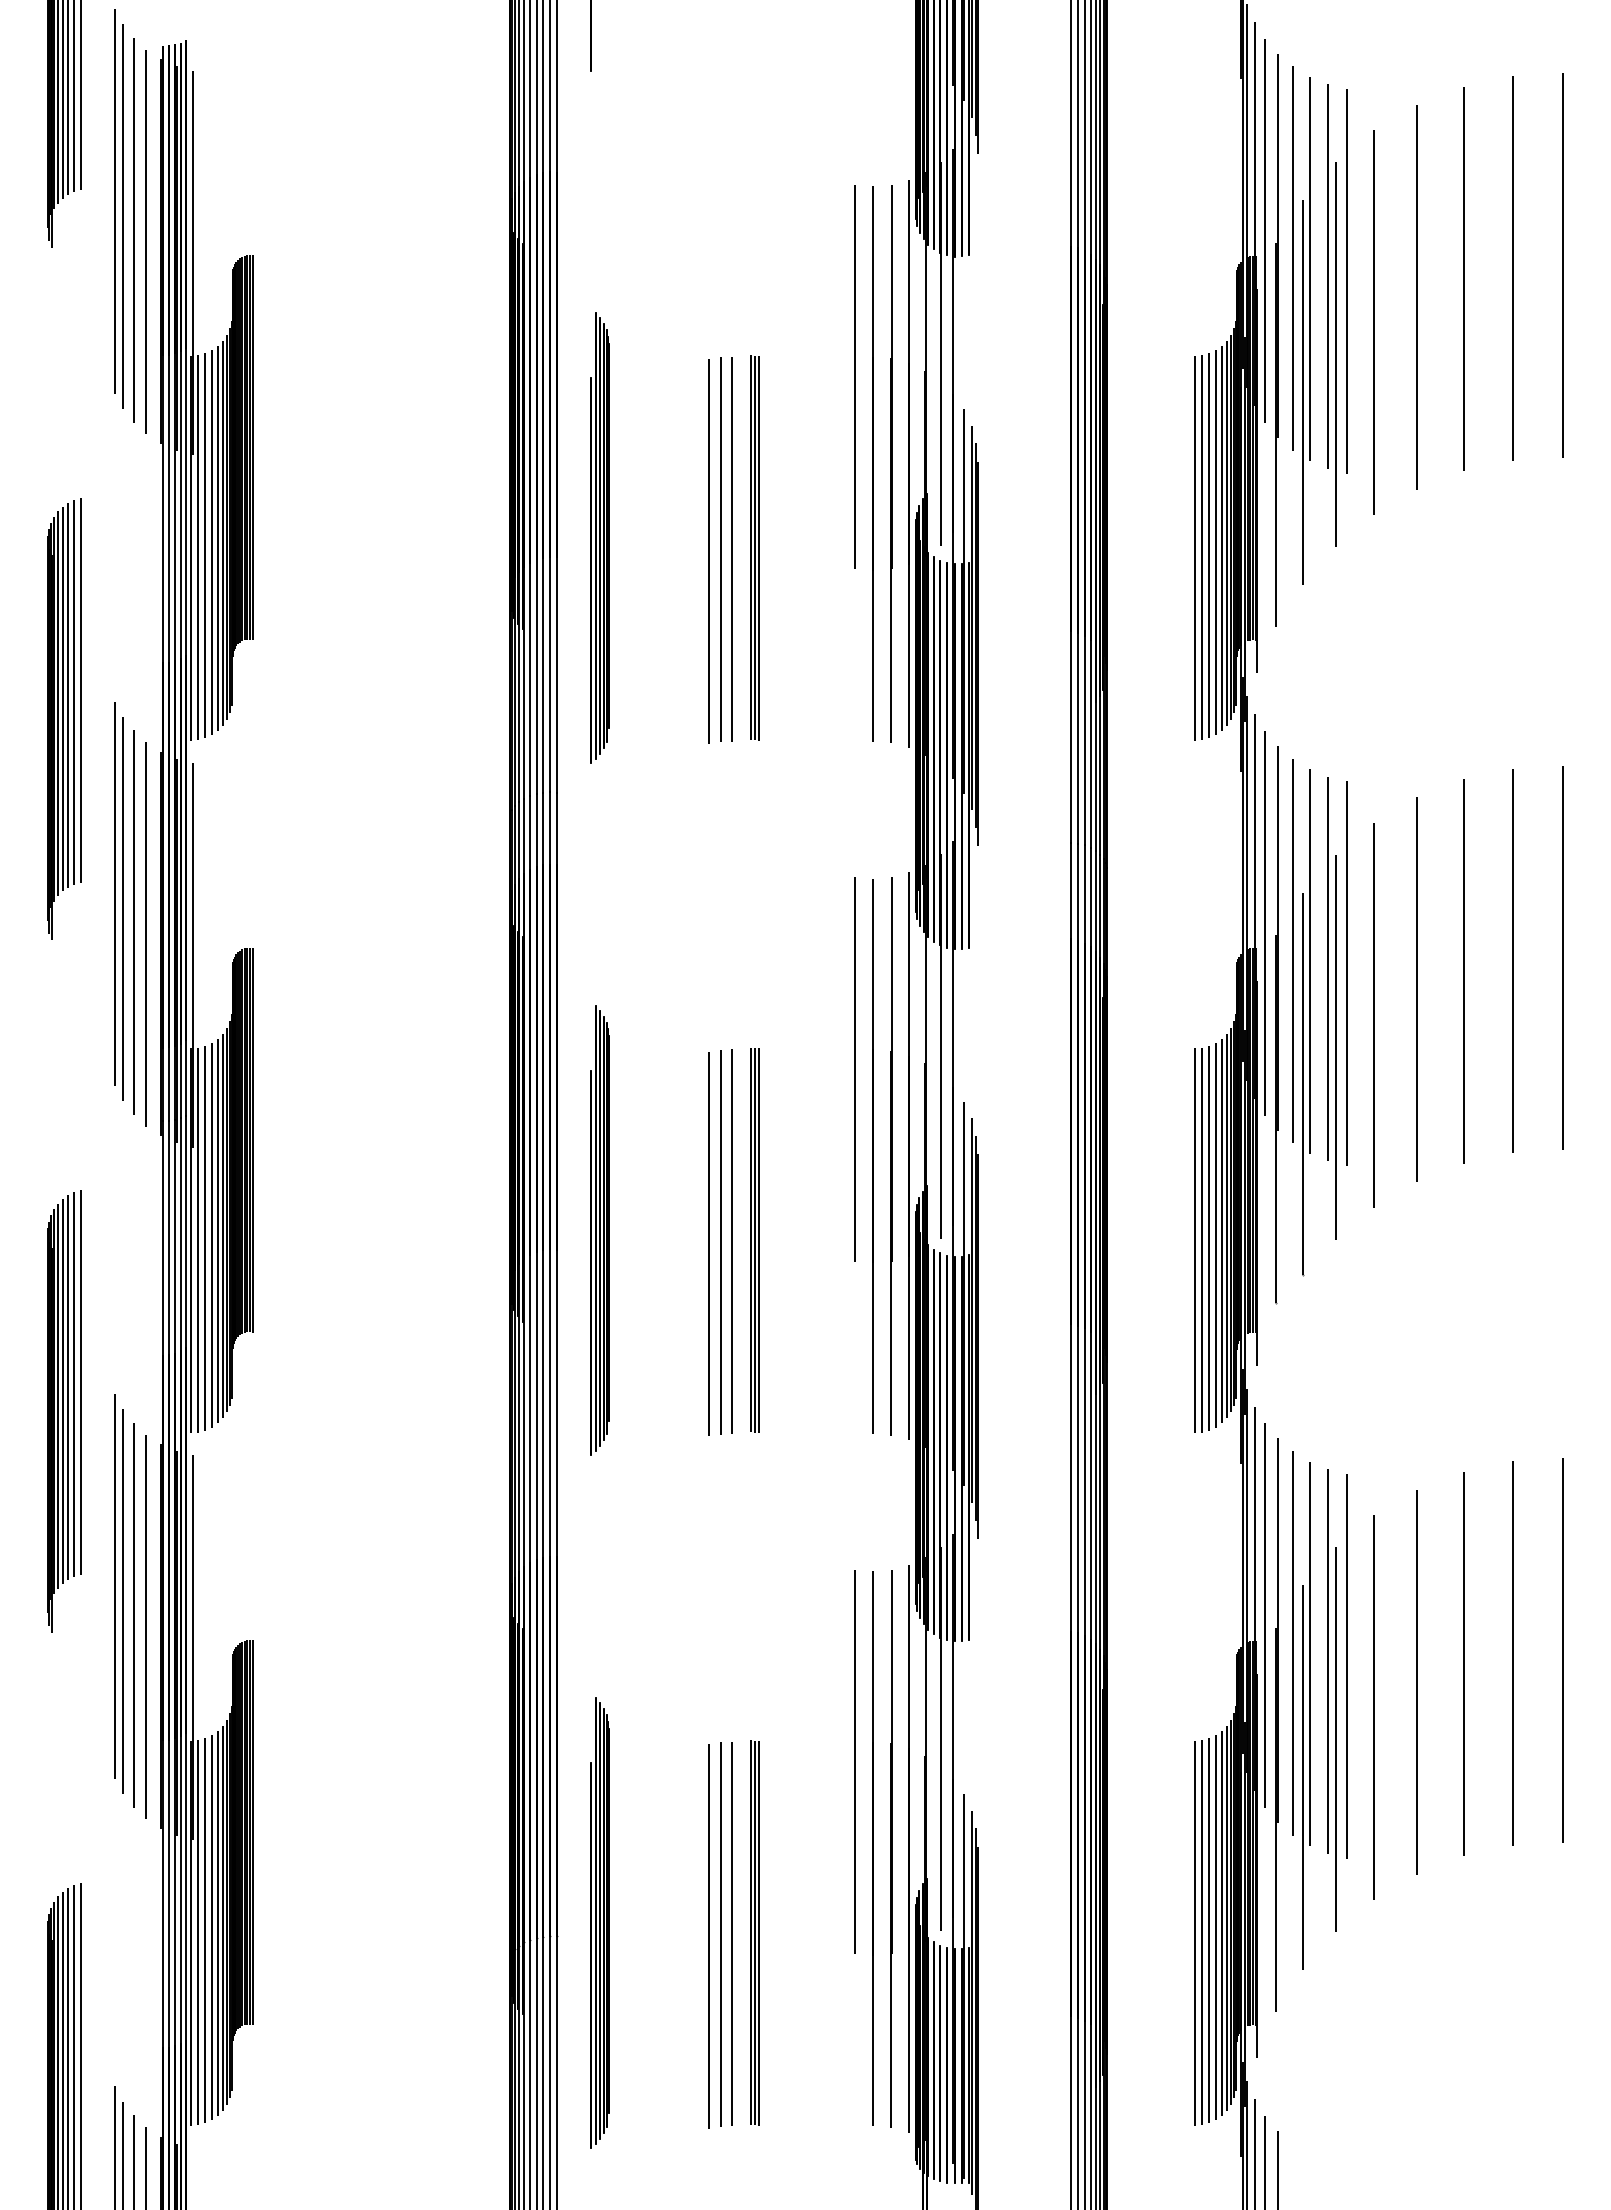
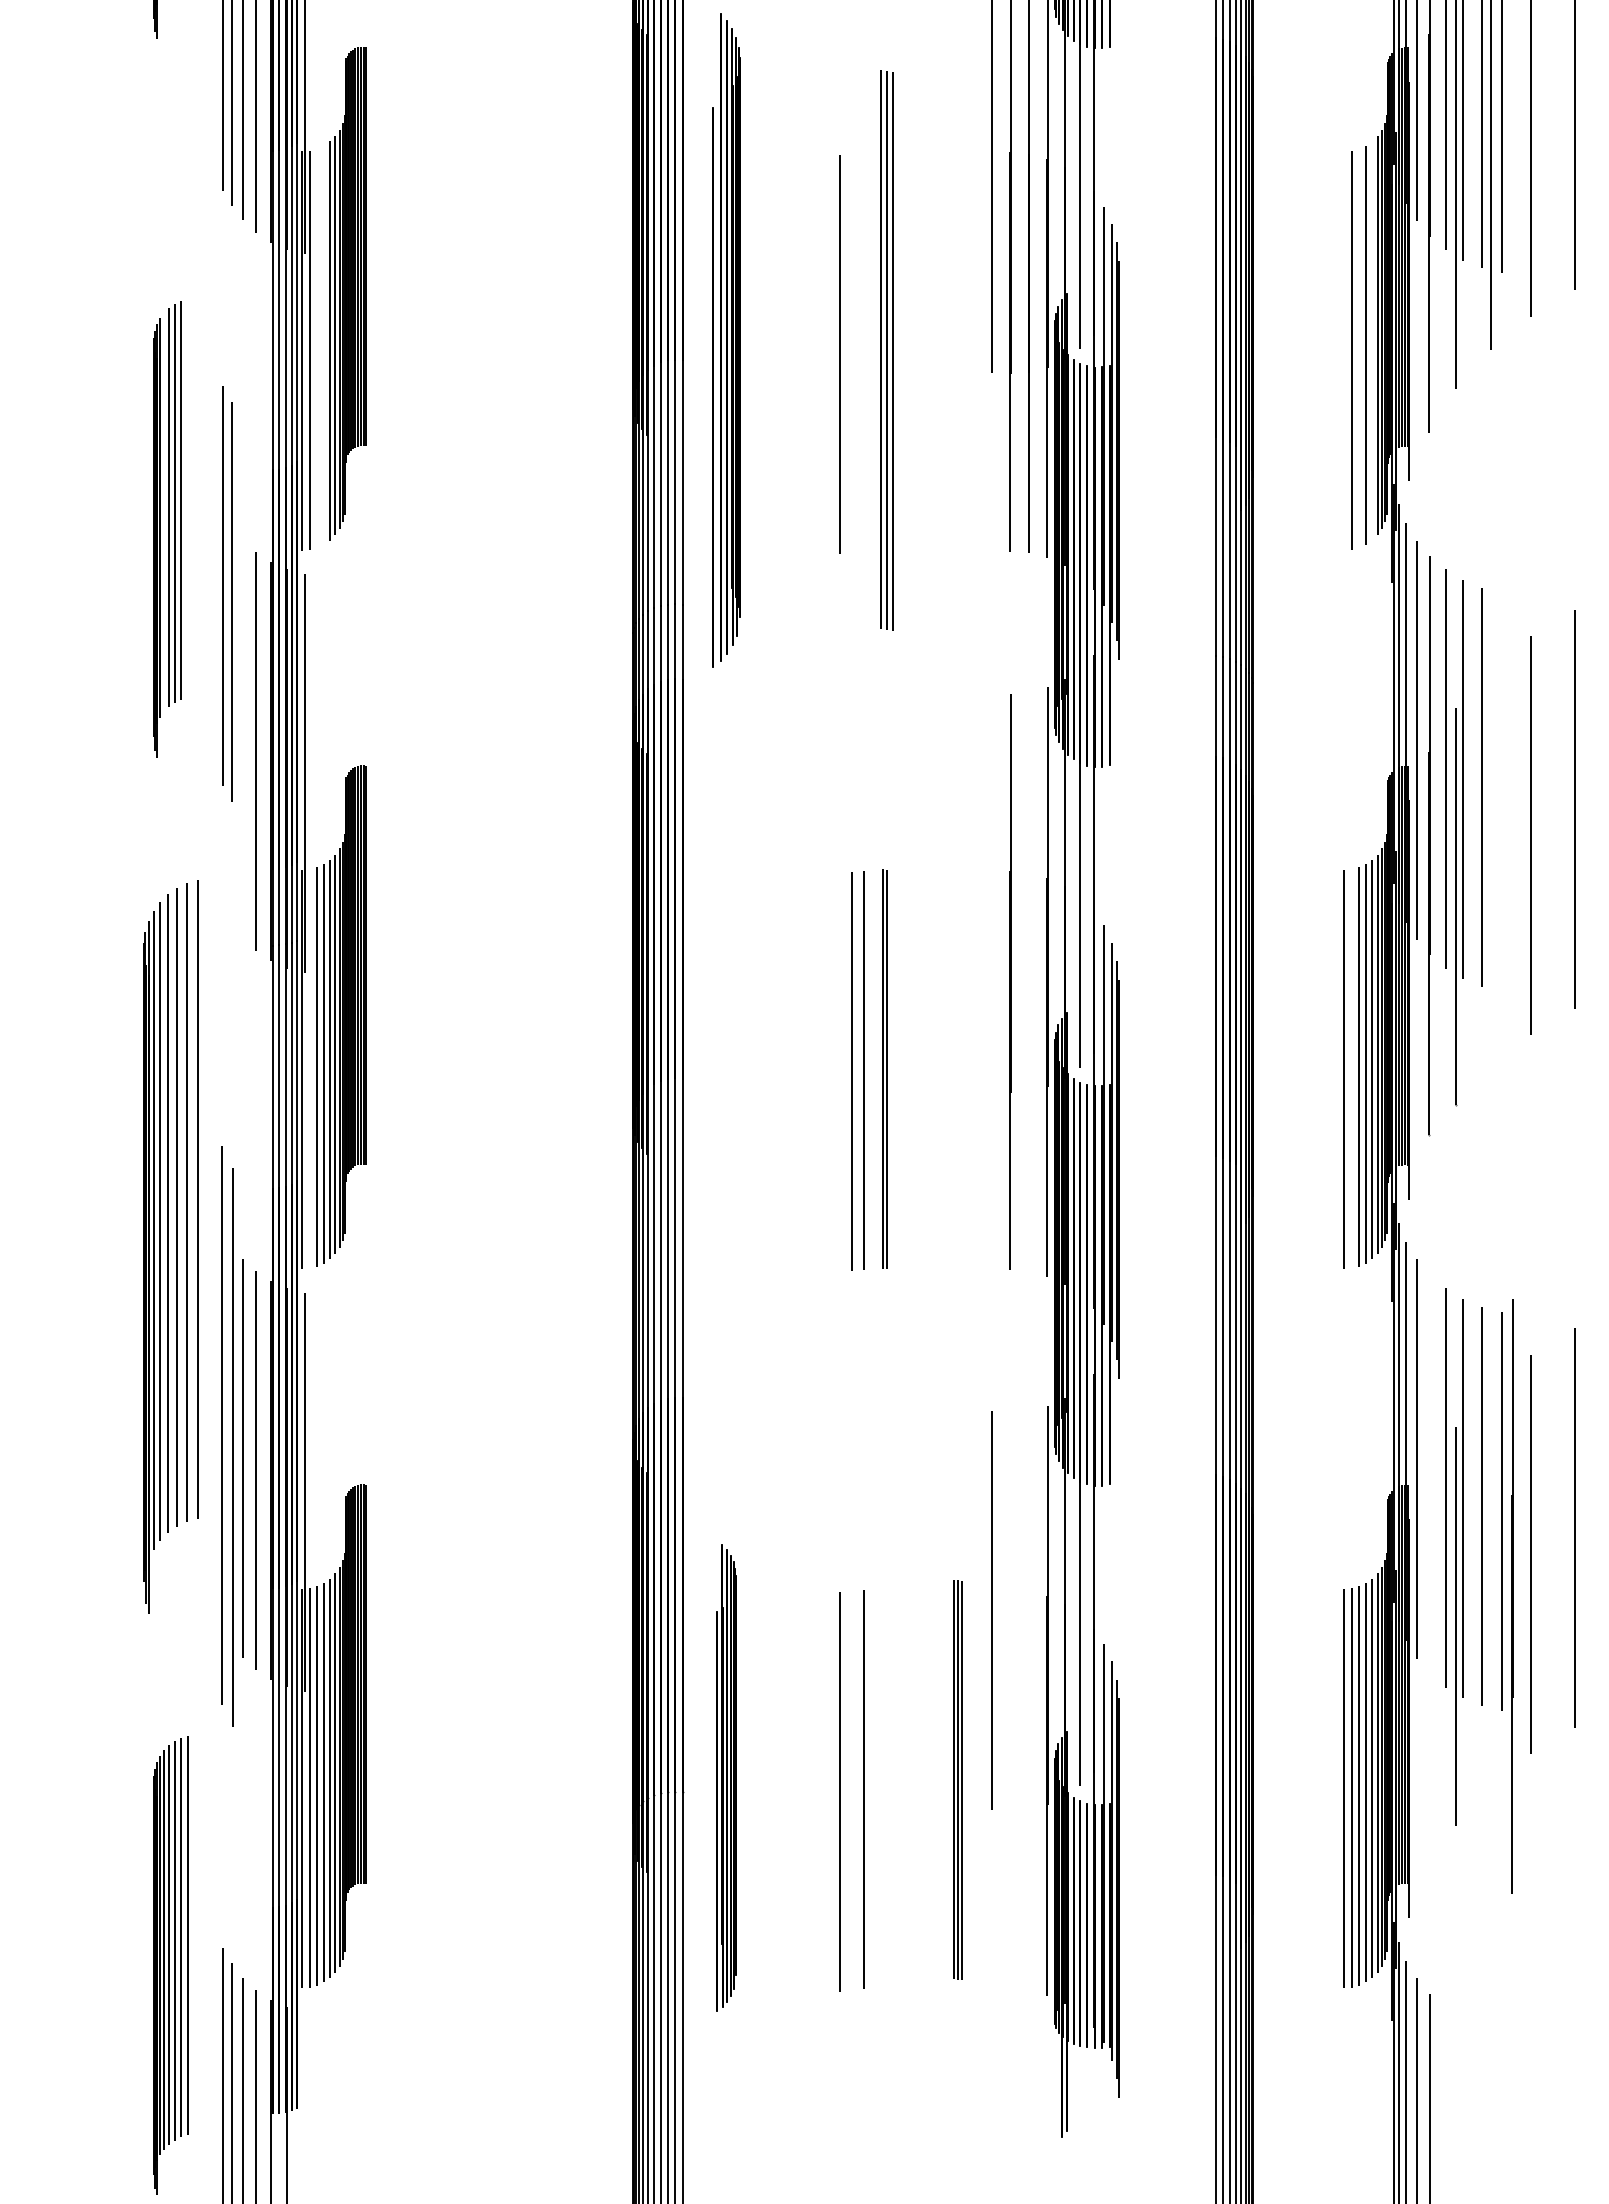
part: (599, 537) -> (726, 339), size x1.4
line: (1221, 538) -> (1371, 340), removed
line: (211, 542) -> (323, 344), removed
line: (205, 545) -> (317, 348), removed
line: (1209, 545) -> (1359, 348), removed
part: (754, 547) -> (887, 350), size x1.4
line: (731, 548) -> (863, 351), removed
line: (1194, 548) -> (1343, 351), removed
line: (720, 549) -> (851, 352), removed
line: (80, 689) -> (187, 497), removed
line: (58, 703) -> (164, 512), removed
part: (118, 901) -> (226, 594), moved
line: (133, 922) -> (242, 739), removed
line: (1346, 973) -> (1501, 792), removed
line: (1335, 1046) -> (1490, 868), removed
line: (854, 1069) -> (990, 891), removed
line: (891, 1156) -> (1029, 982), removed
part: (599, 1230) -> (726, 1059), removed
line: (198, 1239) -> (309, 1068), removed
line: (1202, 1239) -> (1352, 1068), removed
line: (758, 1240) -> (891, 1069), removed
line: (708, 1243) -> (839, 1072), removed
part: (64, 1411) -> (170, 1246), size x1.6
part: (118, 1593) -> (226, 1435), size x1.4
part: (1276, 1724) -> (1511, 1595), moved
line: (1335, 1739) -> (1490, 1587), removed
line: (872, 1848) -> (1009, 1700), removed
line: (891, 1848) -> (1029, 1700), removed
part: (754, 1932) -> (957, 1779), moved
line: (720, 1934) -> (851, 1789), removed

